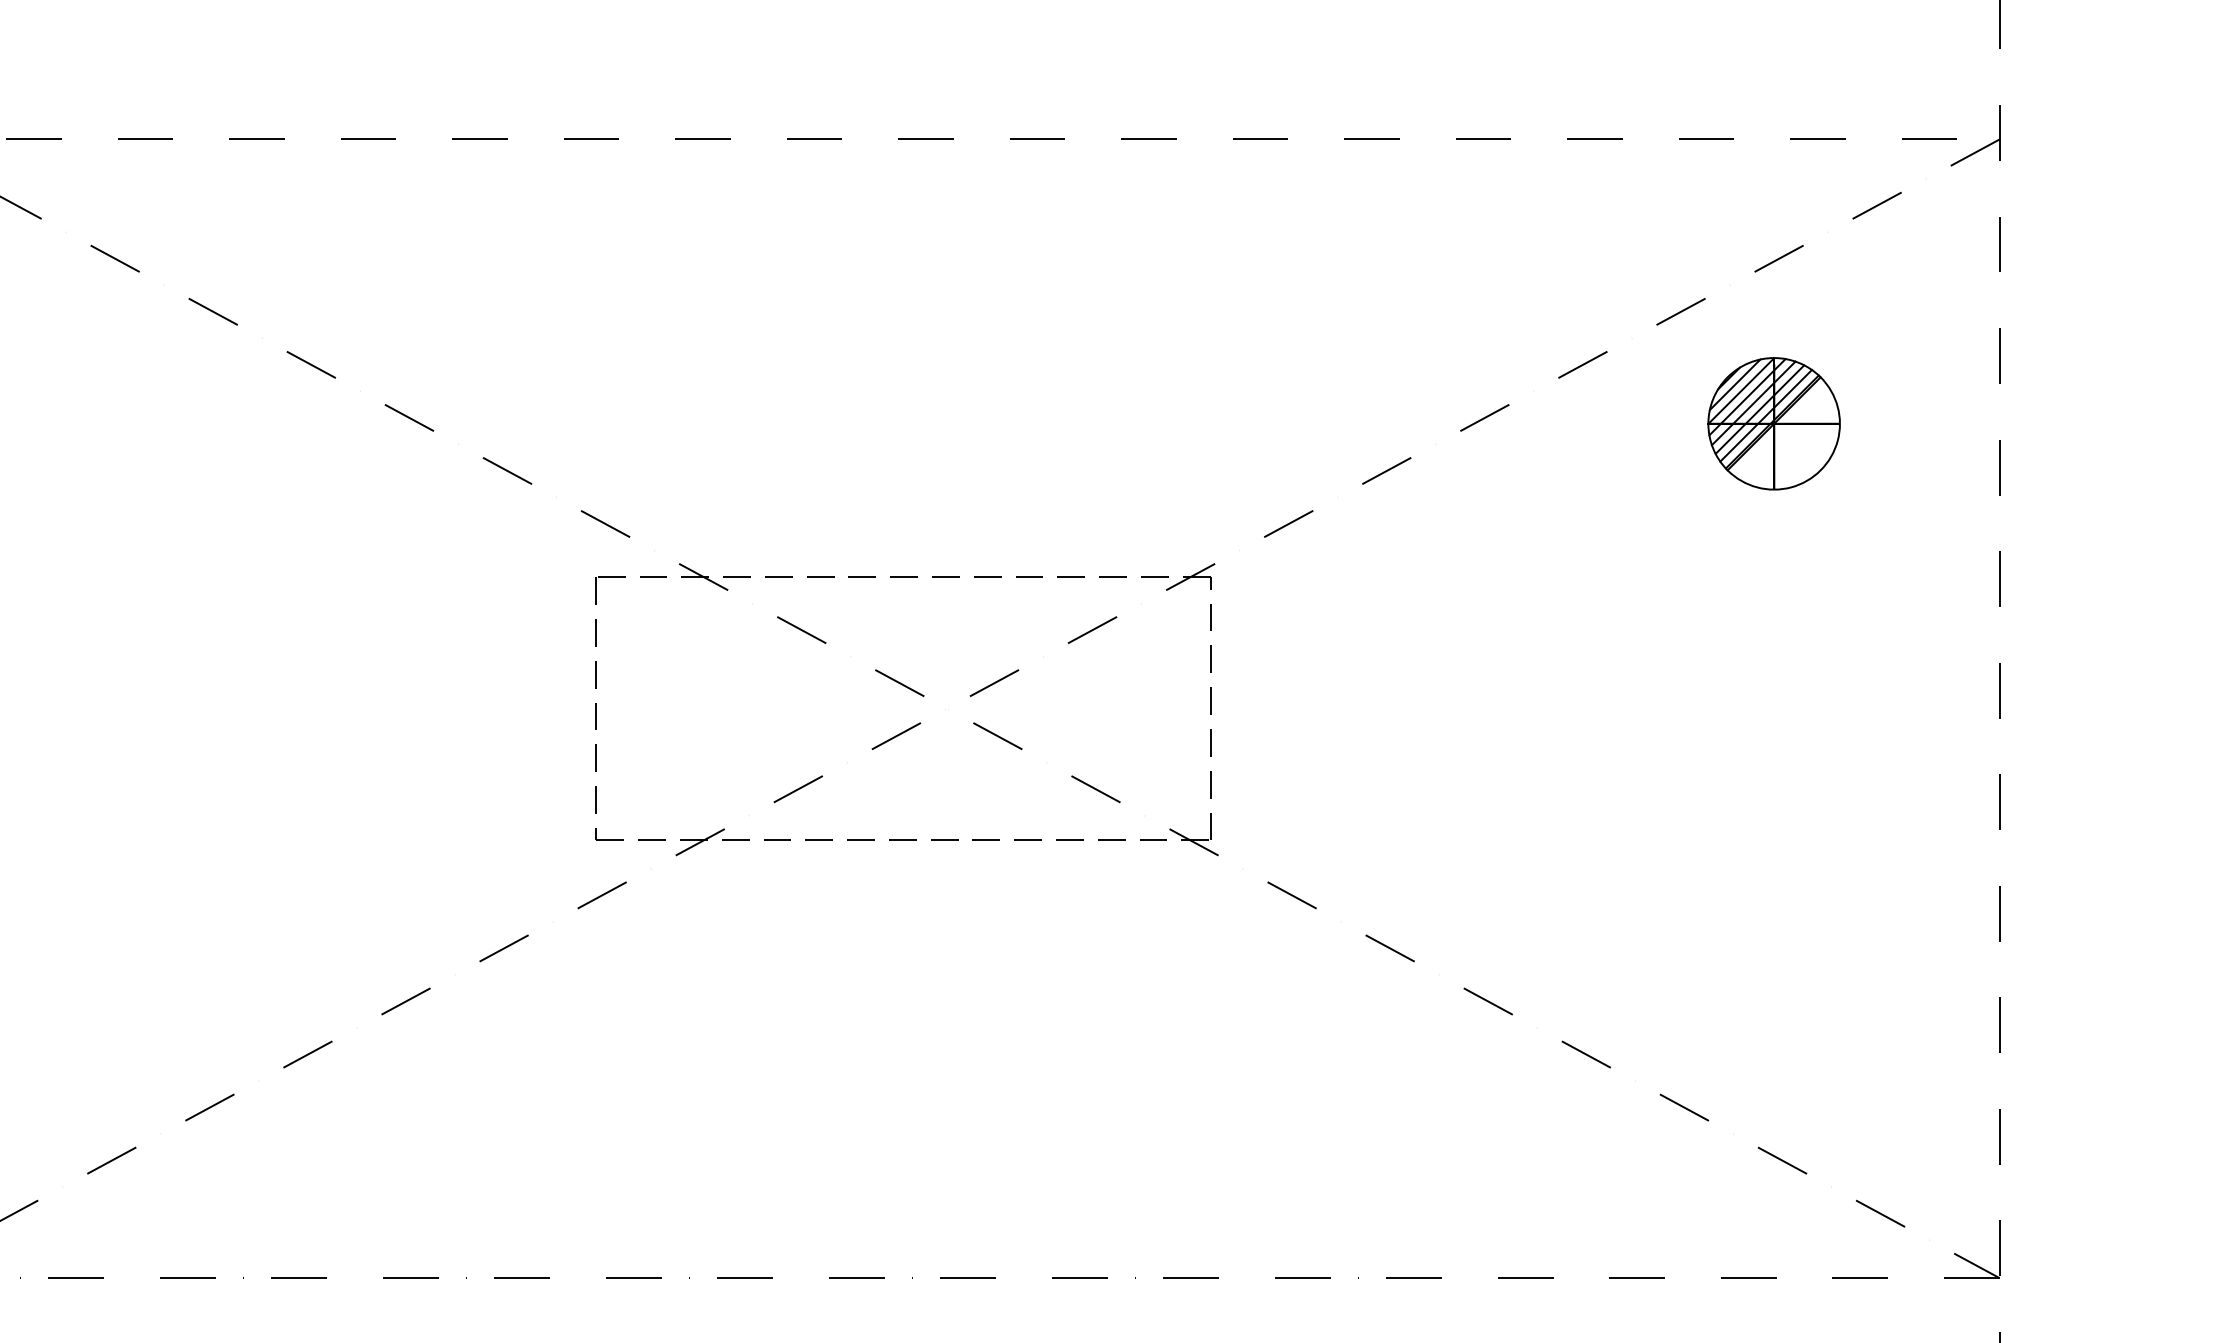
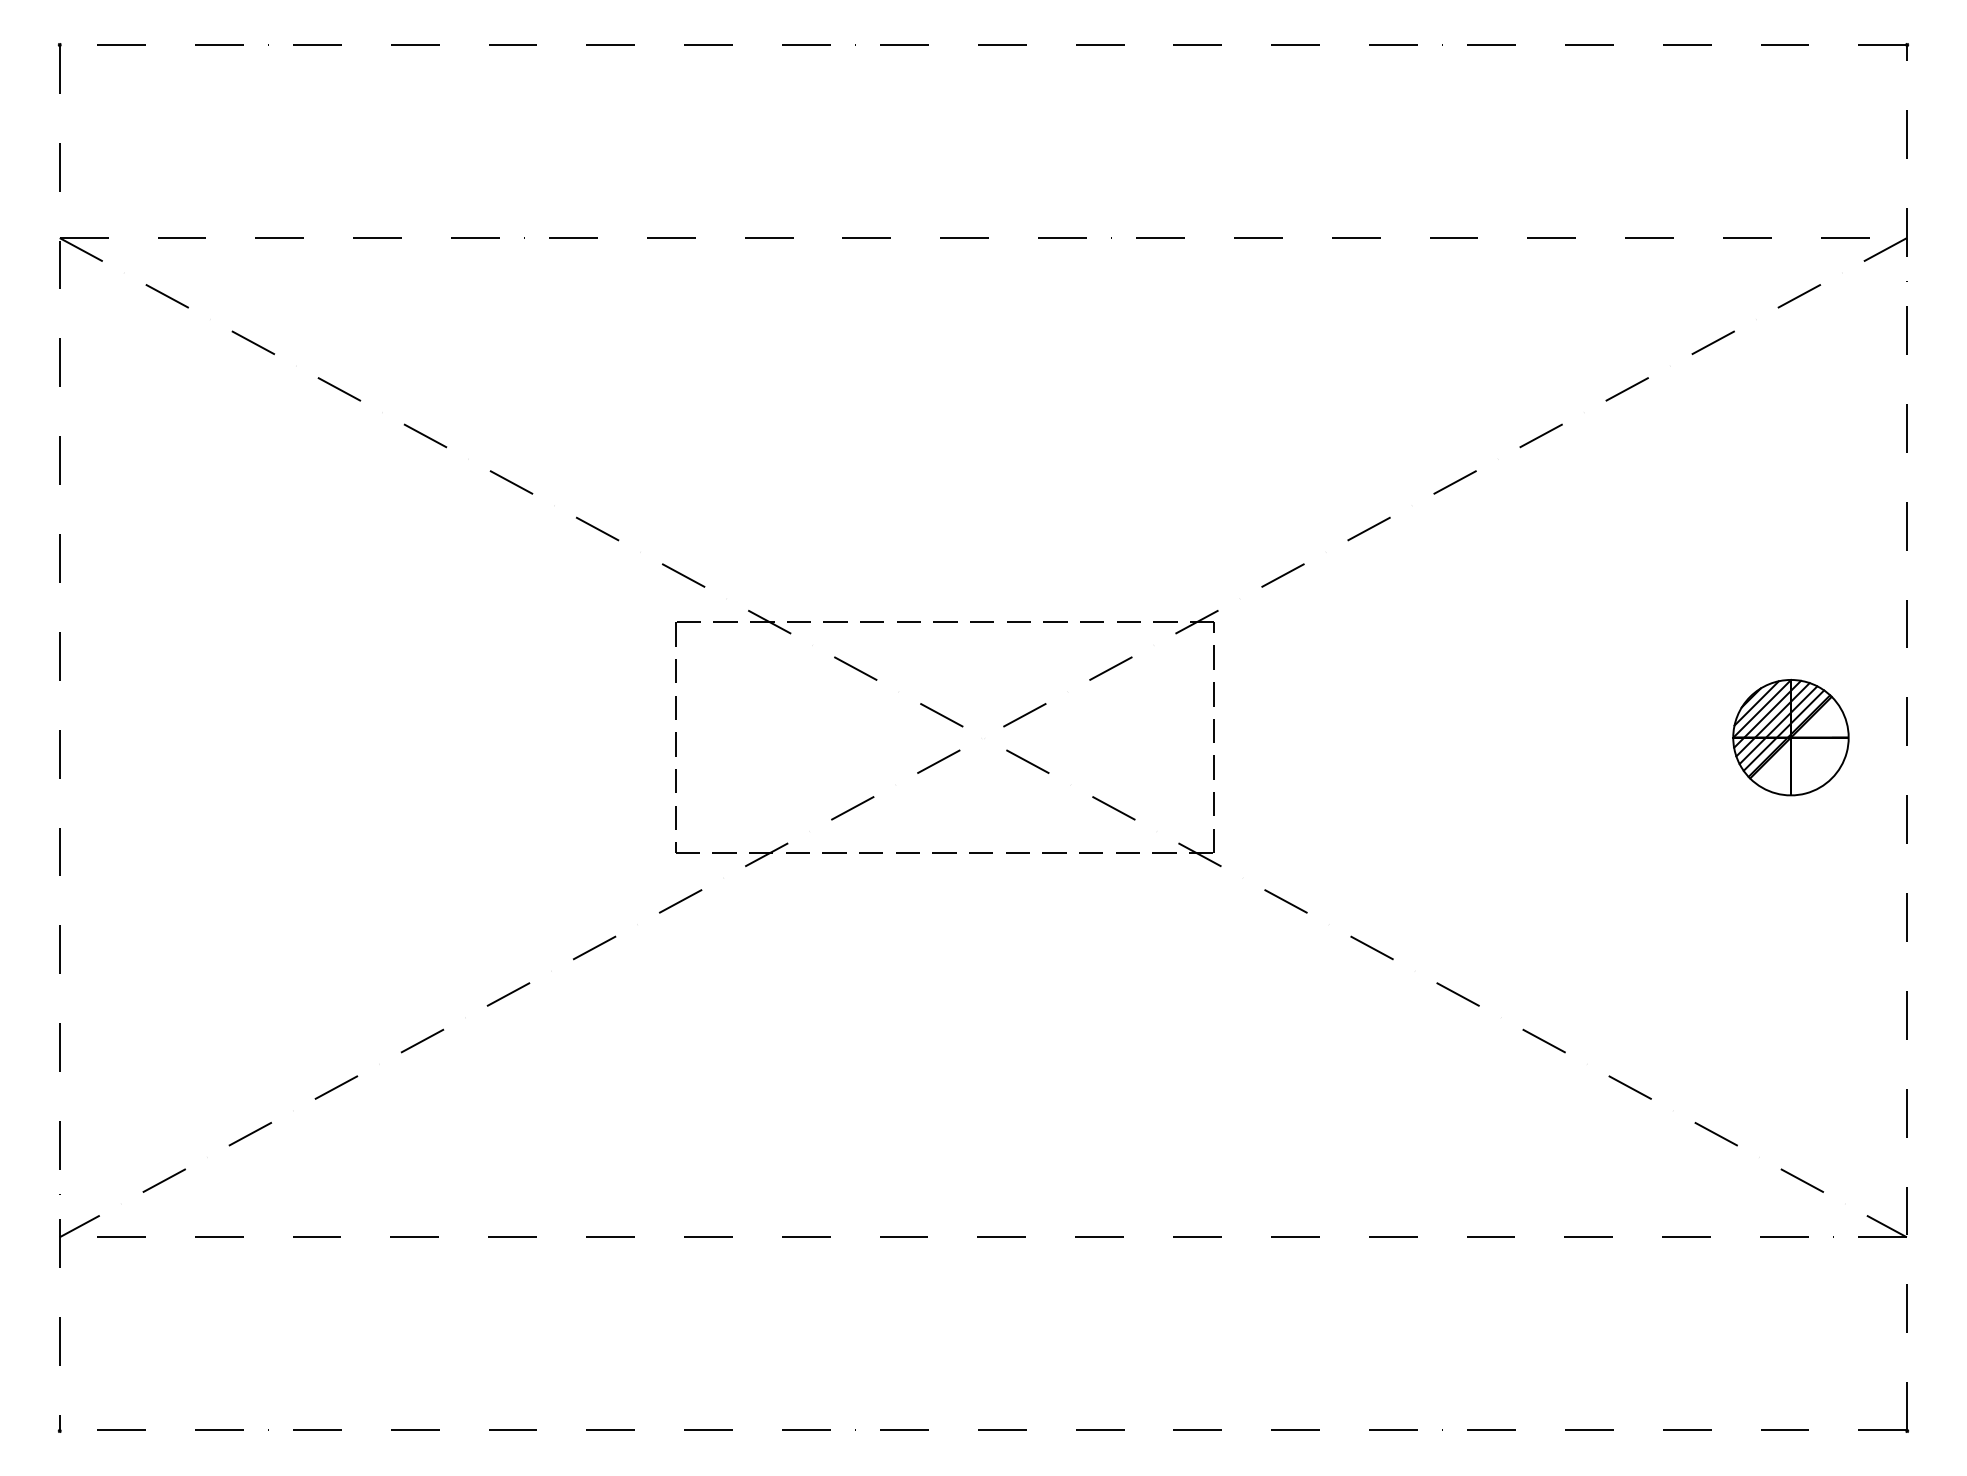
part: (1773, 423) -> (1790, 737), moved

